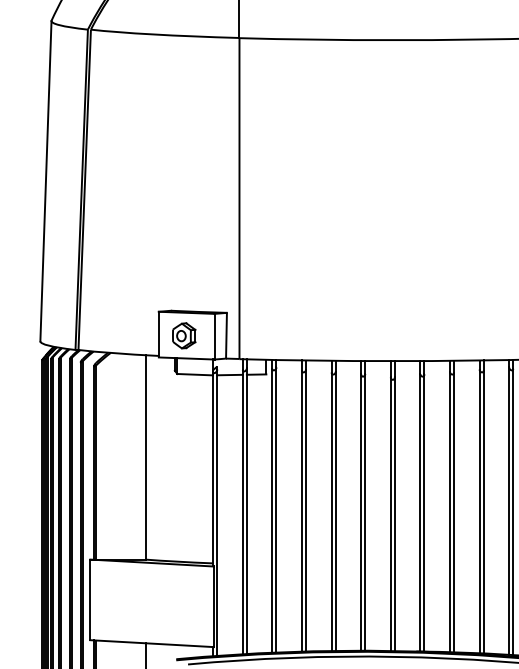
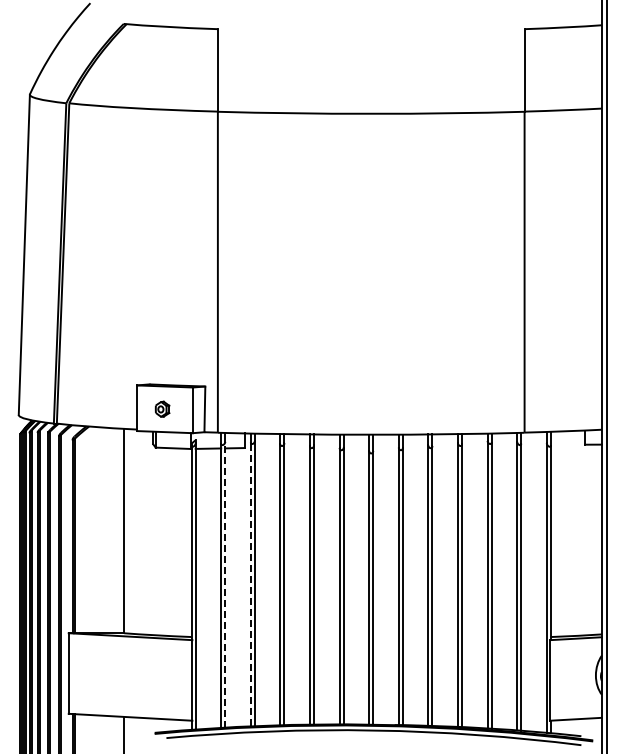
part: (184, 334) -> (162, 408), size x0.6
line: (247, 510) -> (225, 584), solid -> dashed
line: (272, 510) -> (250, 584), solid -> dashed

